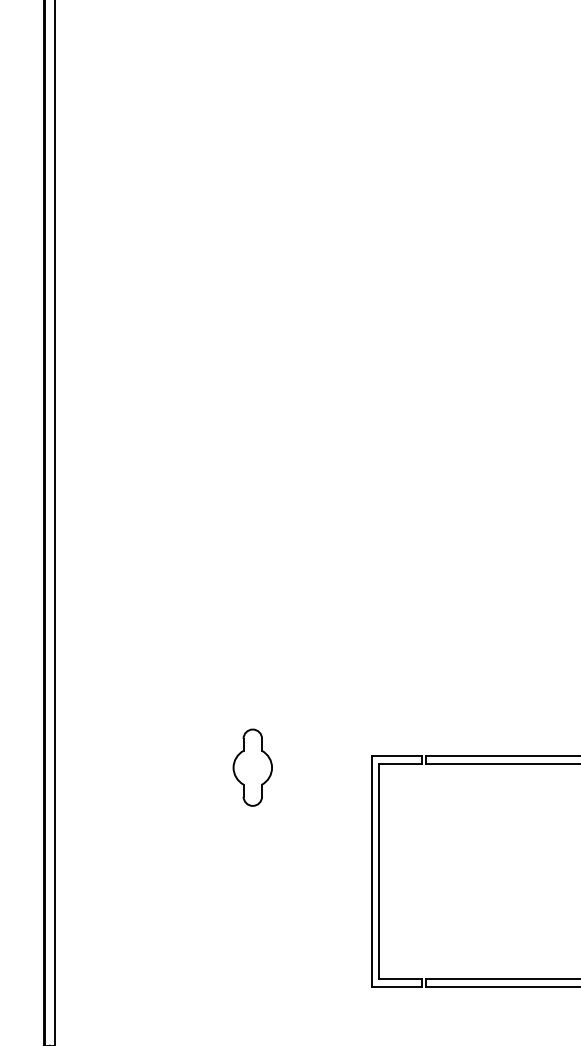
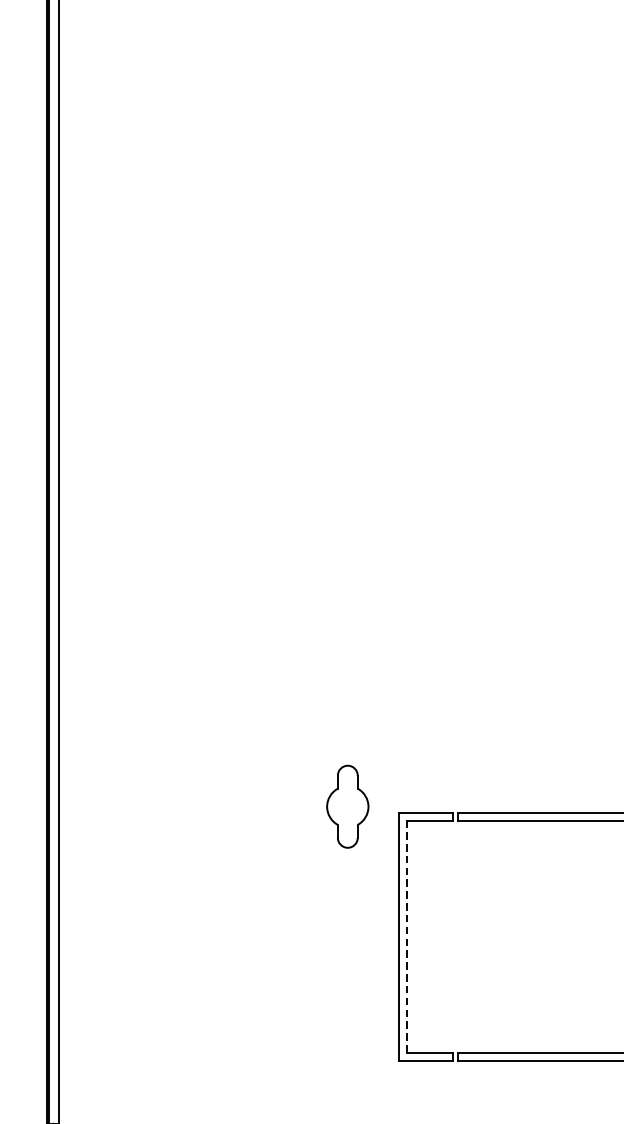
part: (252, 767) -> (347, 806), moved
line: (379, 871) -> (407, 936), solid -> dashed

